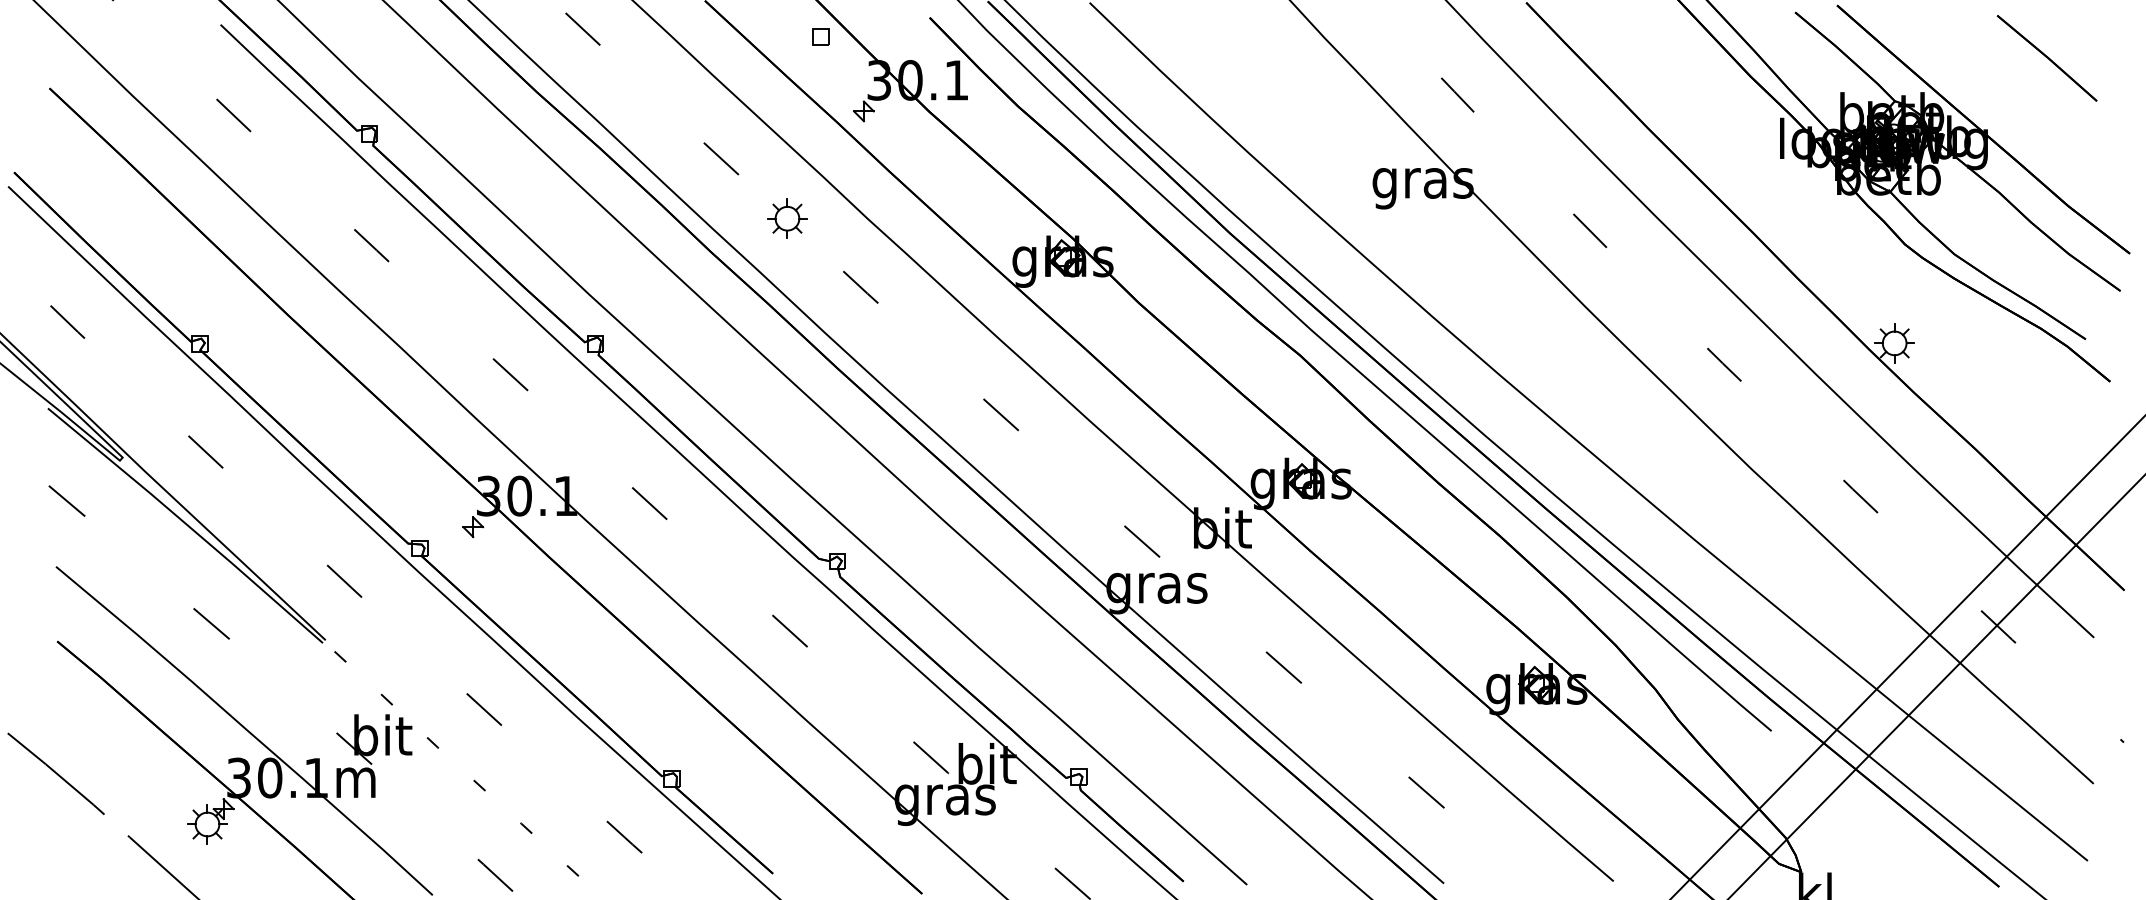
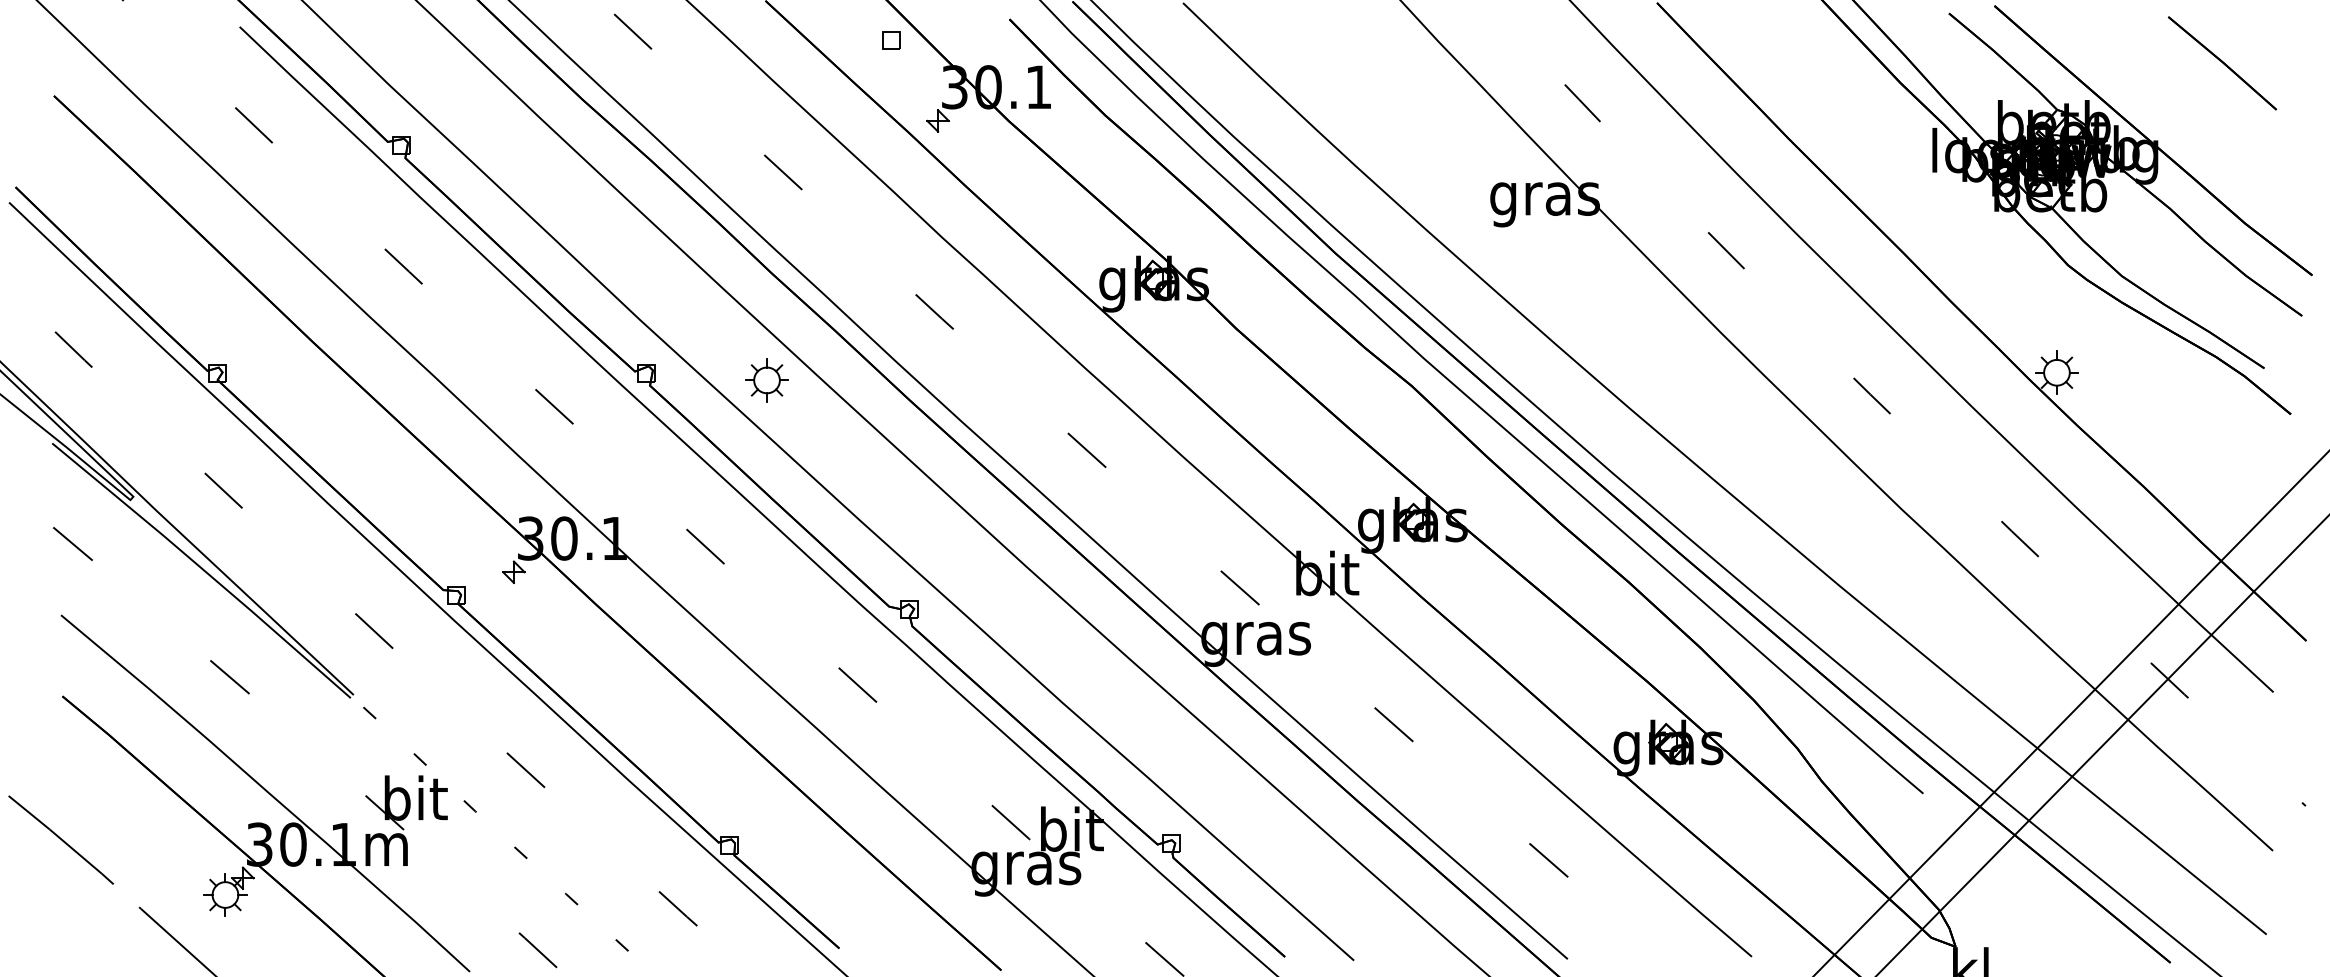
part: (786, 218) -> (766, 380), moved

